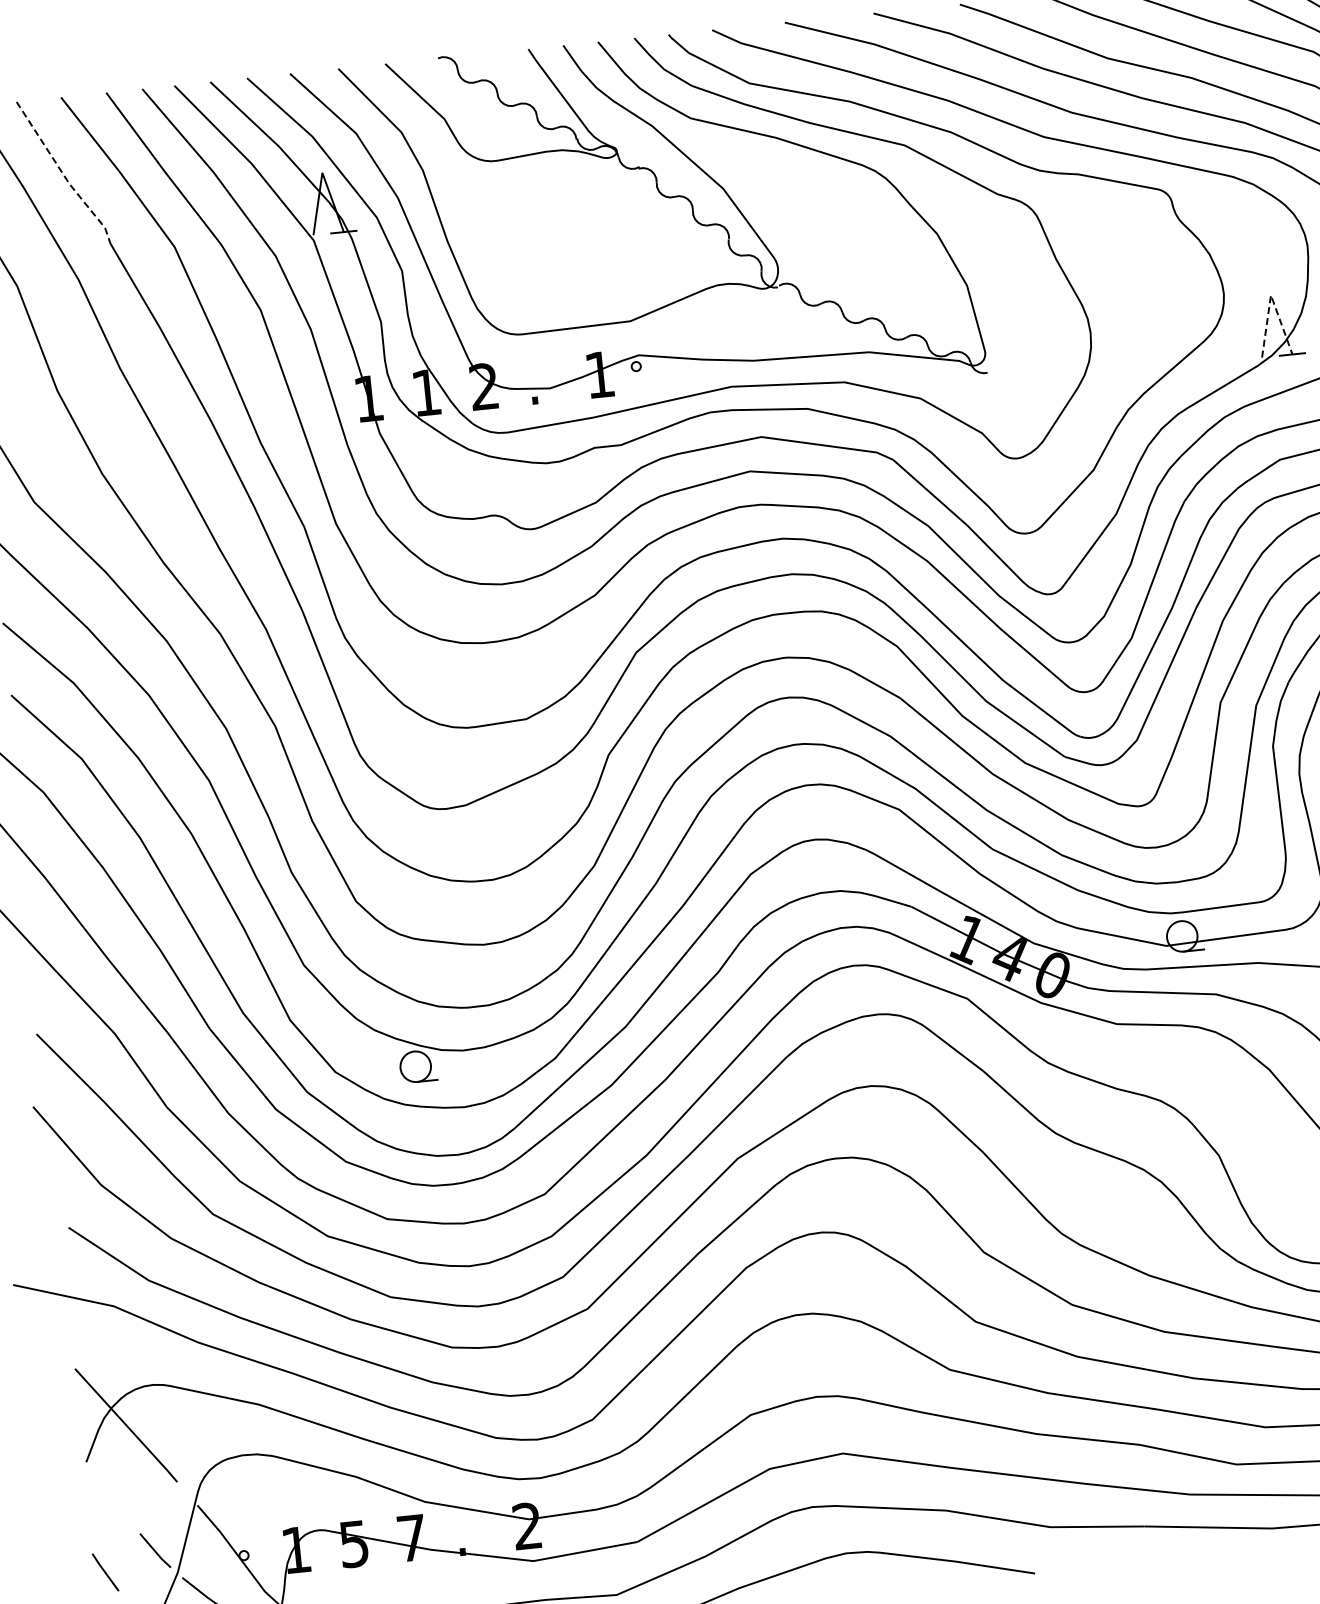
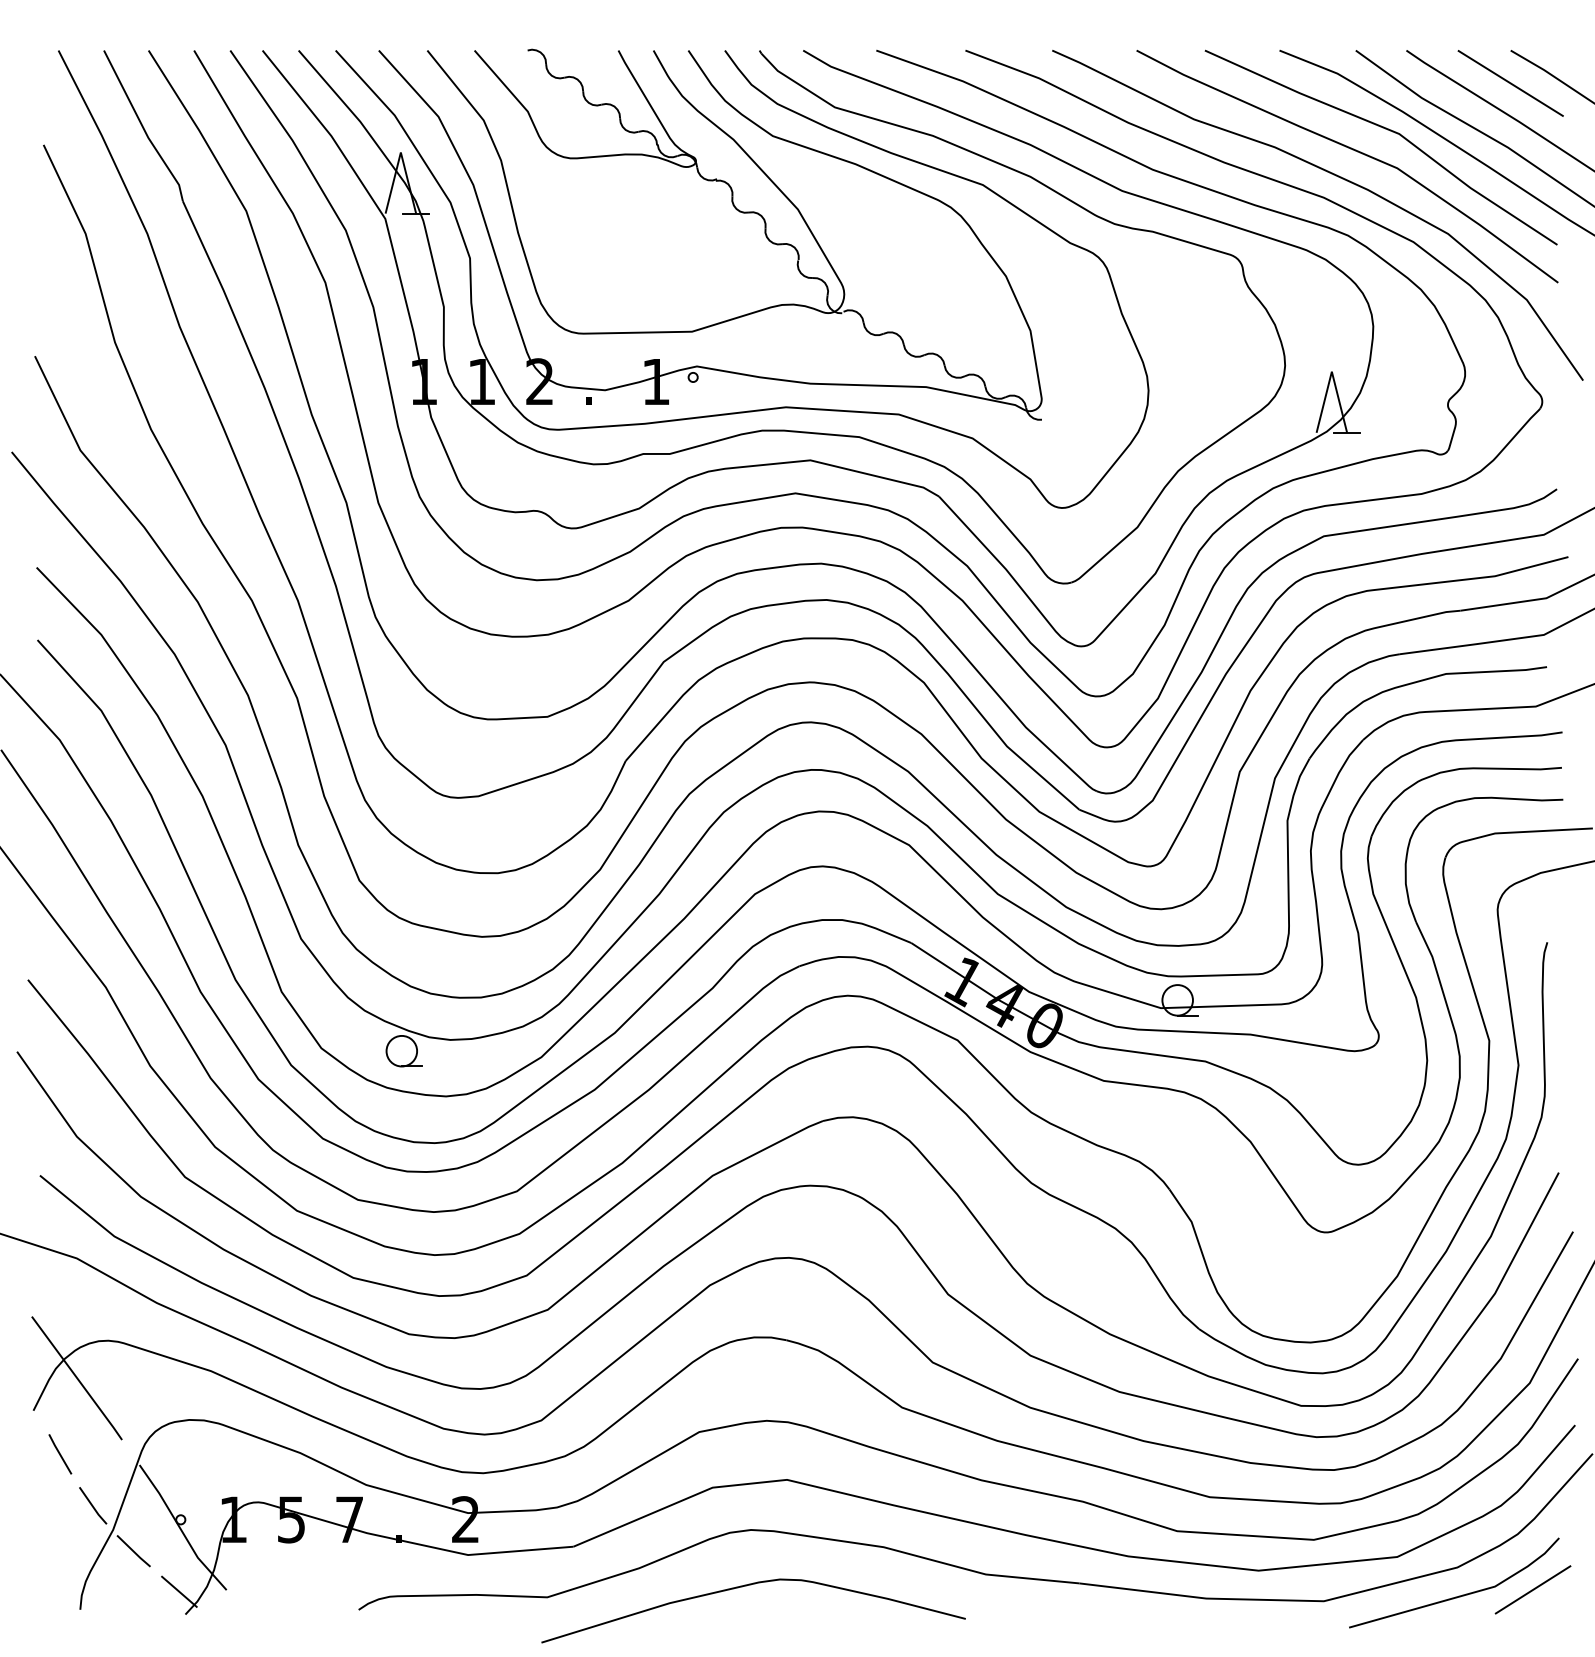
line: (63, 175) -> (143, 128), dashed -> solid
line: (1270, 295) -> (1331, 371), dashed -> solid
line: (105, 1572) -> (60, 1454), moved

